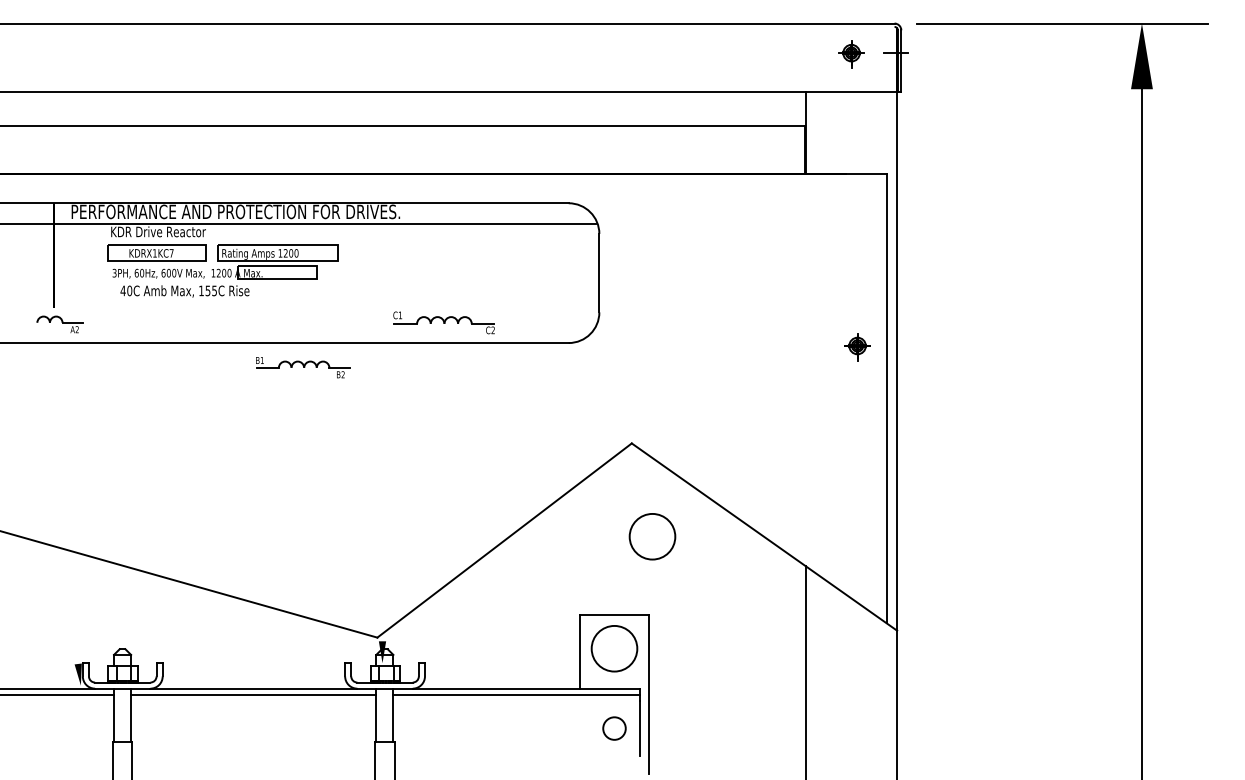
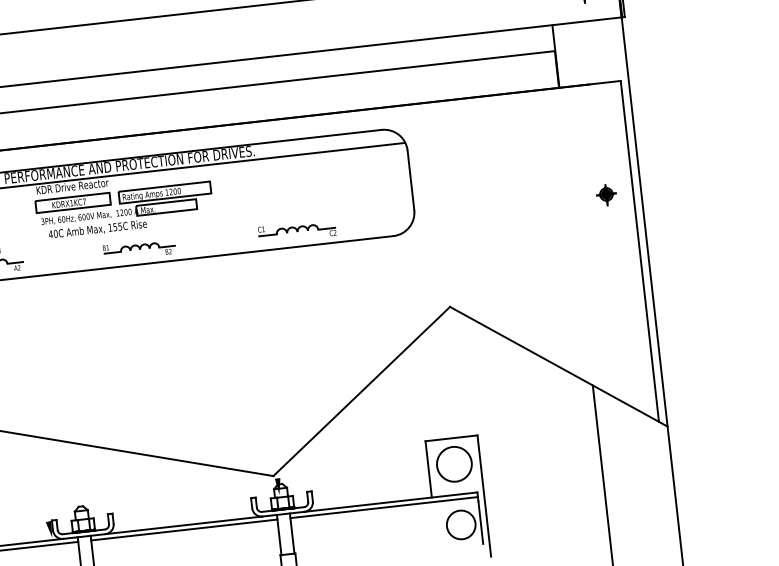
part: (857, 347) -> (606, 195), moved
part: (303, 367) -> (139, 249), moved
circle: (652, 536) -> (473, 375), removed
circle: (614, 728) -> (461, 524), size x1.67

